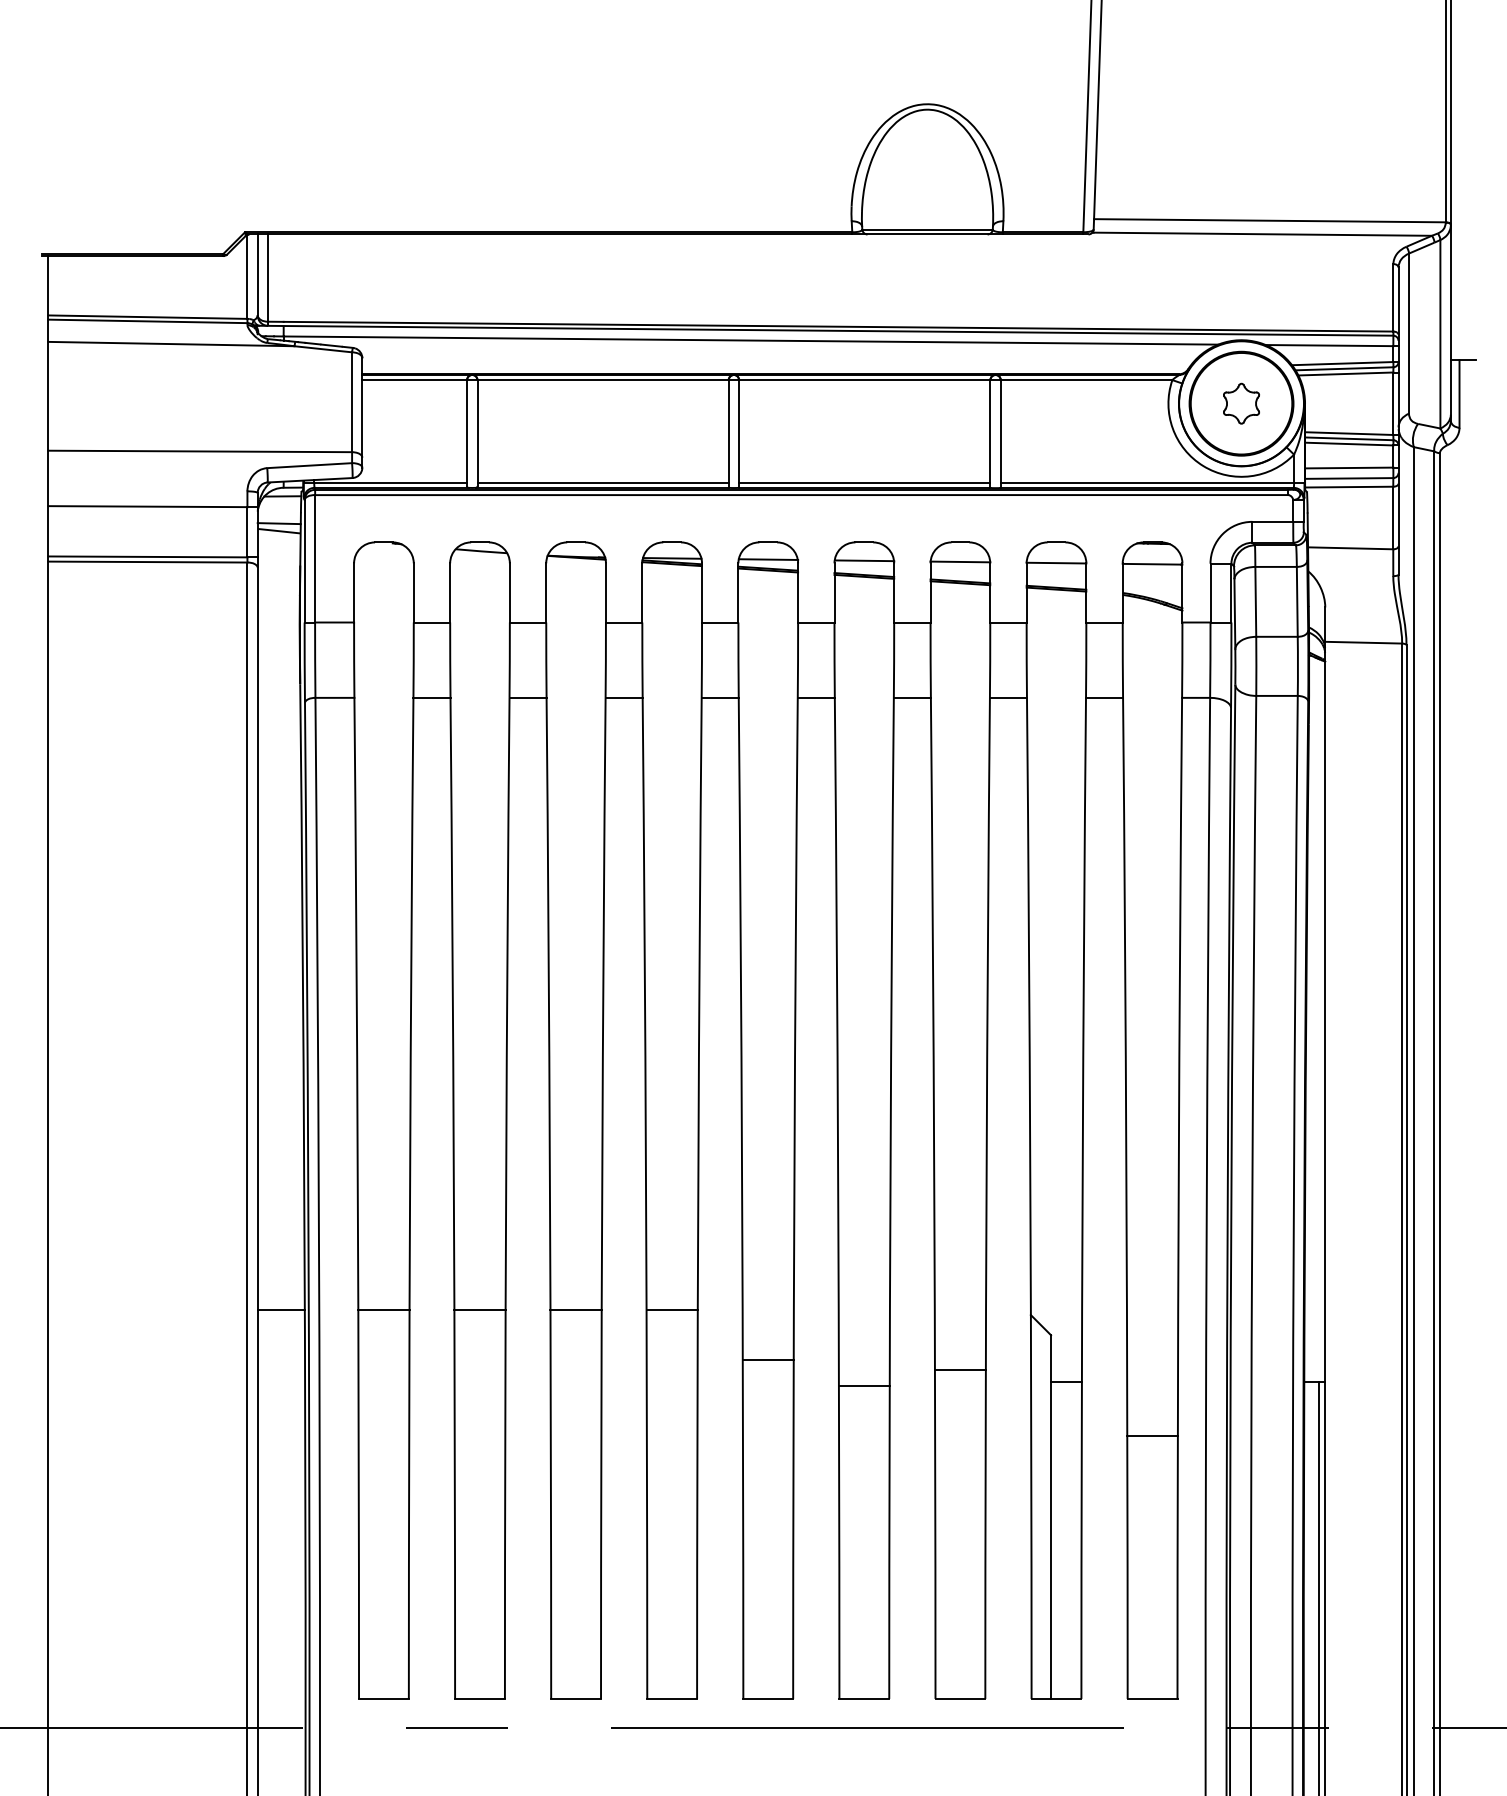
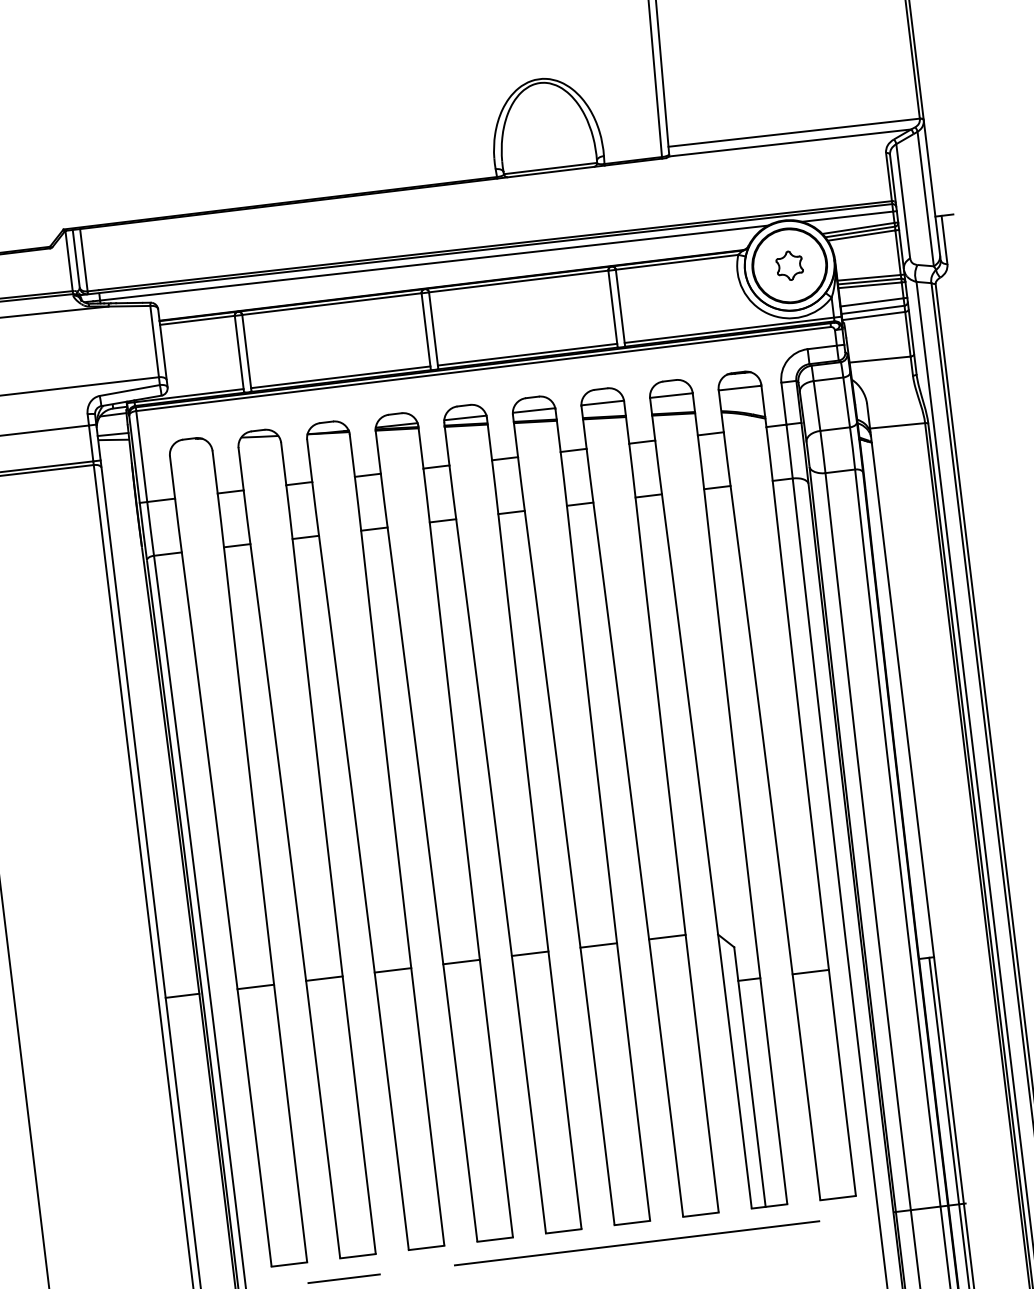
line: (767, 1360) -> (529, 954), moved
line: (960, 1370) -> (667, 937), moved
line: (863, 1386) -> (598, 945), moved
line: (1152, 1436) -> (810, 972), moved

